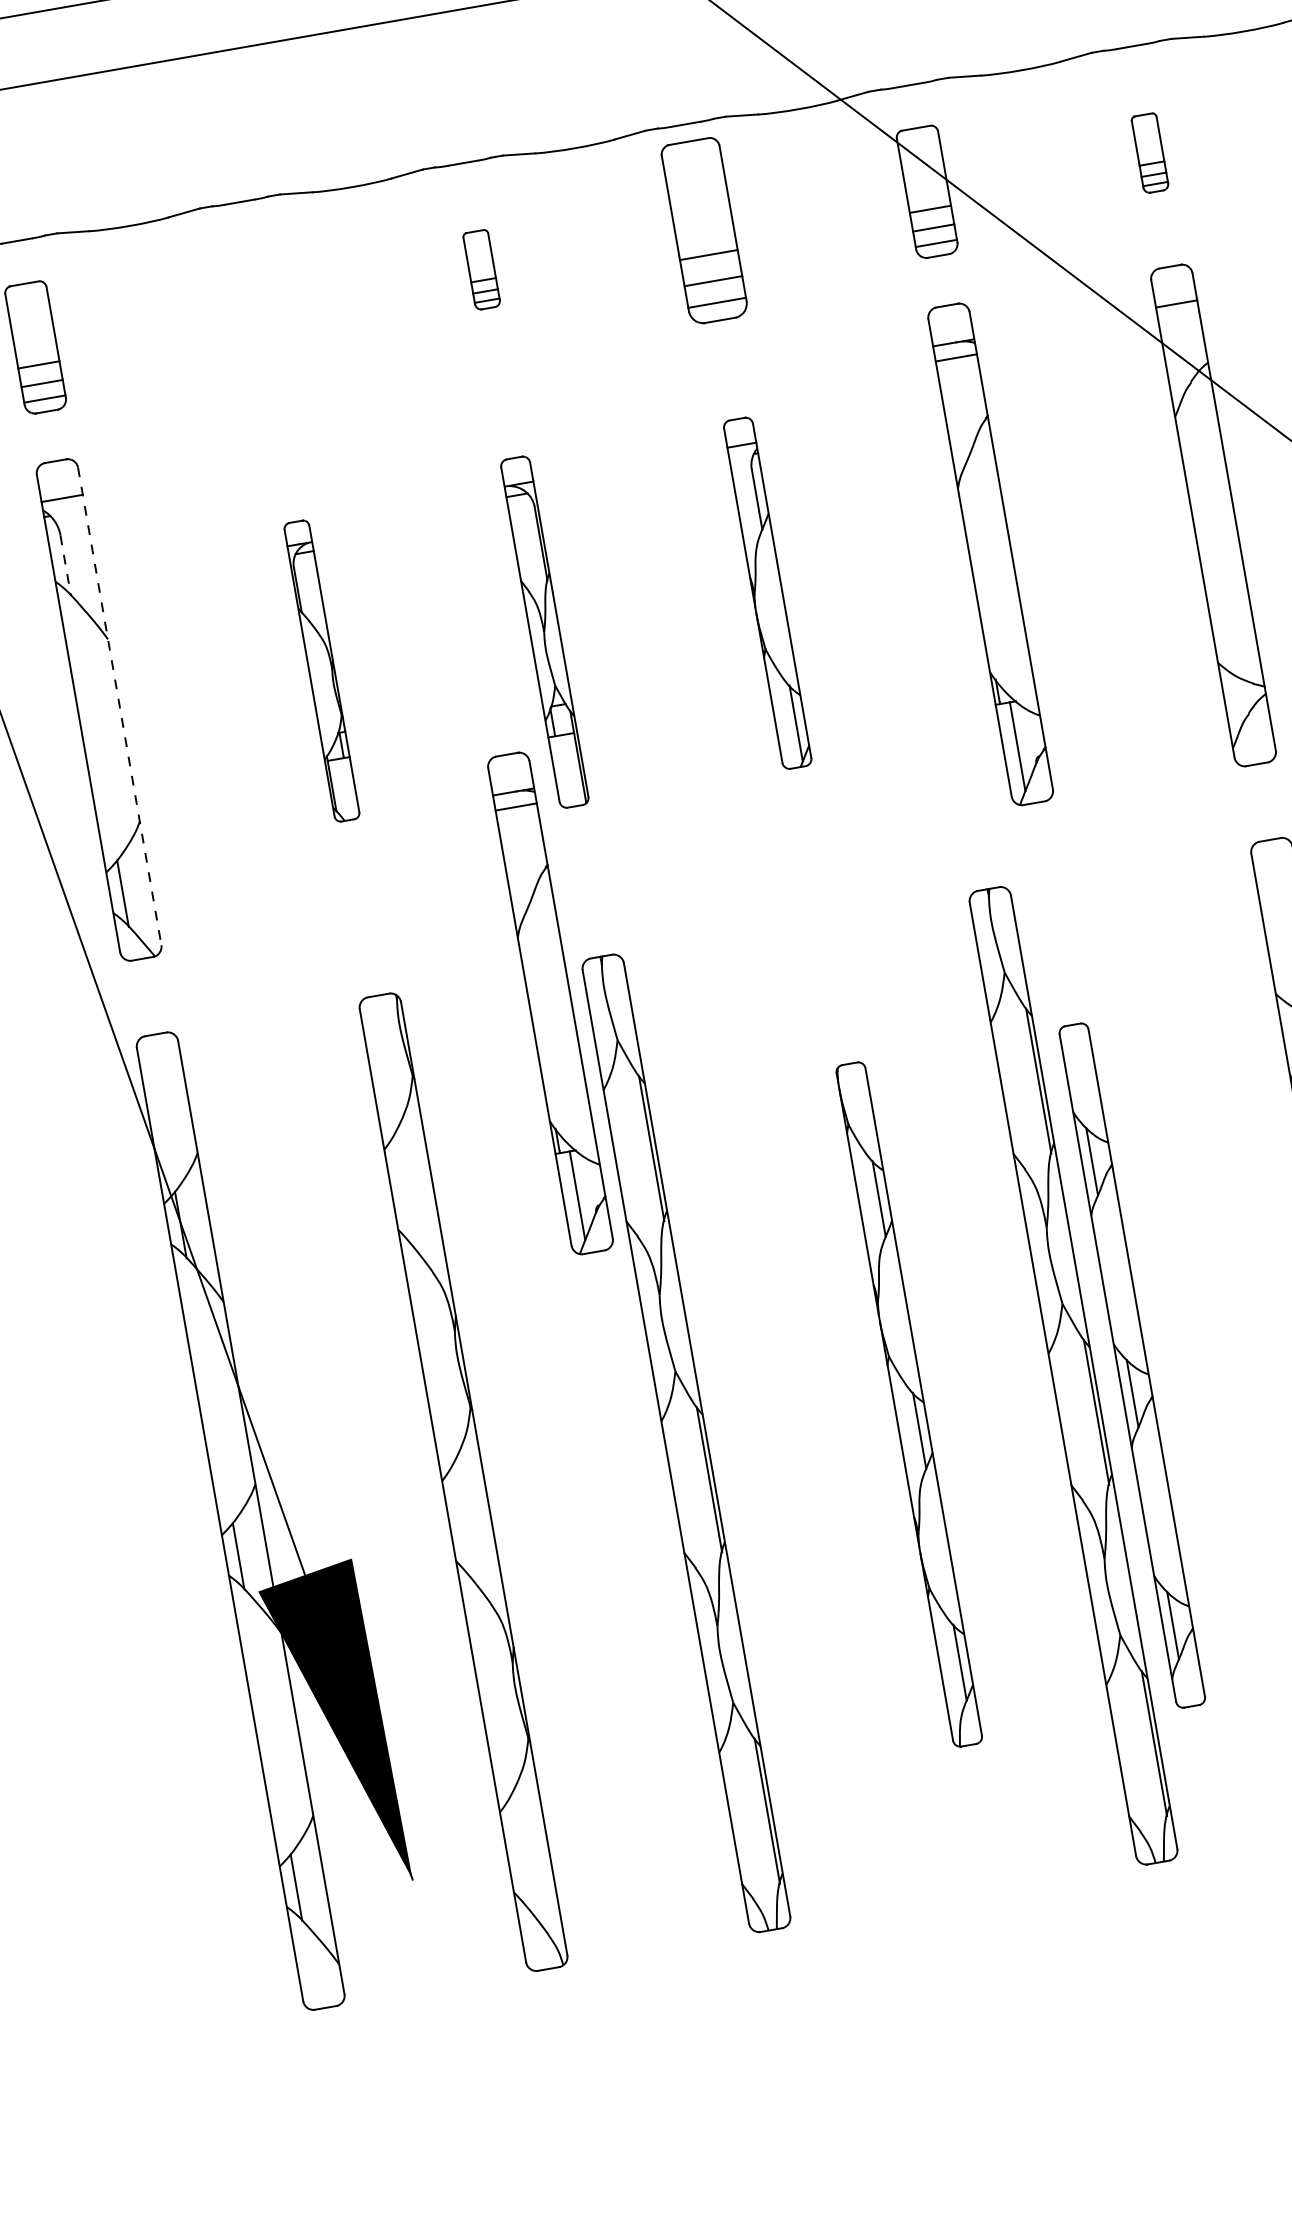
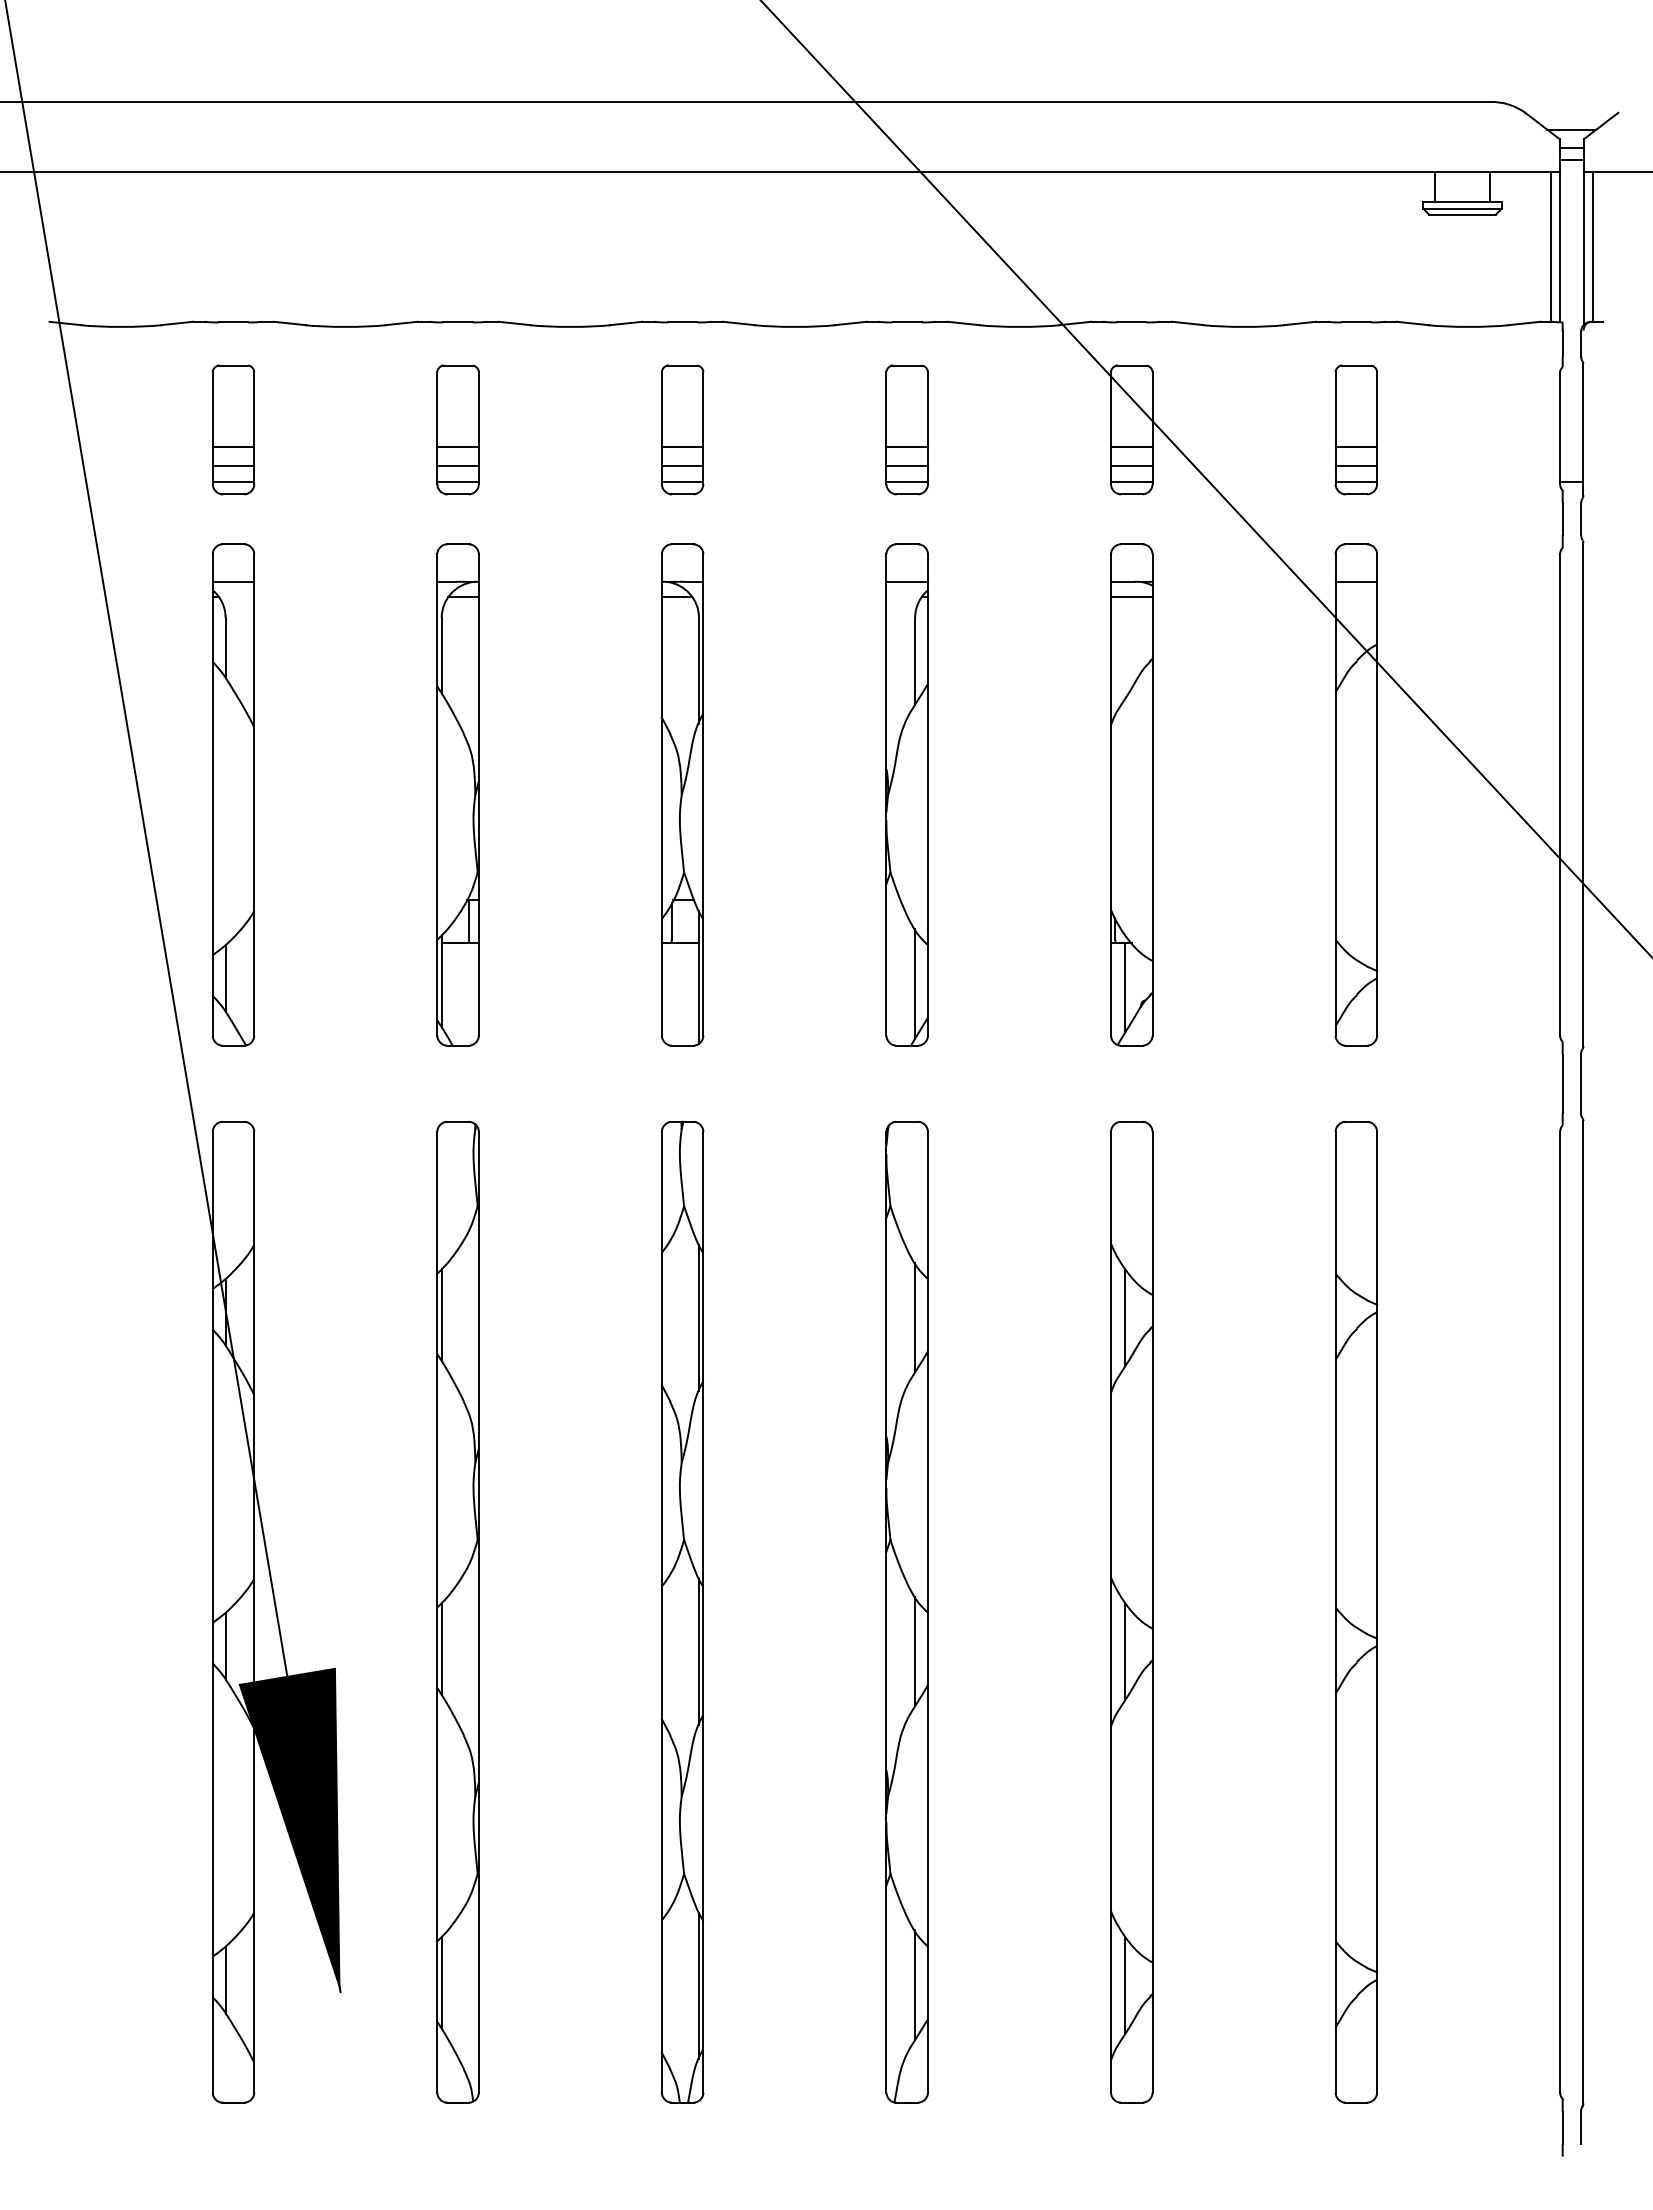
part: (1149, 152) -> (1355, 429), size x1.67
part: (703, 230) -> (906, 429), size x0.71
part: (481, 269) -> (682, 429), size x1.67
part: (258, 308) -> (457, 429), added
line: (65, 566) -> (225, 648), dashed -> solid
part: (766, 592) -> (906, 794), size x1.43
part: (544, 631) -> (682, 794), size x1.43
part: (321, 670) -> (457, 794), size x1.67
line: (119, 705) -> (254, 794), dashed -> solid
part: (550, 1003) -> (624, 1158), removed
line: (395, 1190) -> (441, 1315), added
part: (1132, 1365) -> (1131, 1612), size x1.43
part: (1073, 1375) -> (1072, 1611), removed
part: (908, 1404) -> (906, 1612), size x1.43
line: (453, 1521) -> (441, 1648), added
line: (511, 1852) -> (441, 1982), added

